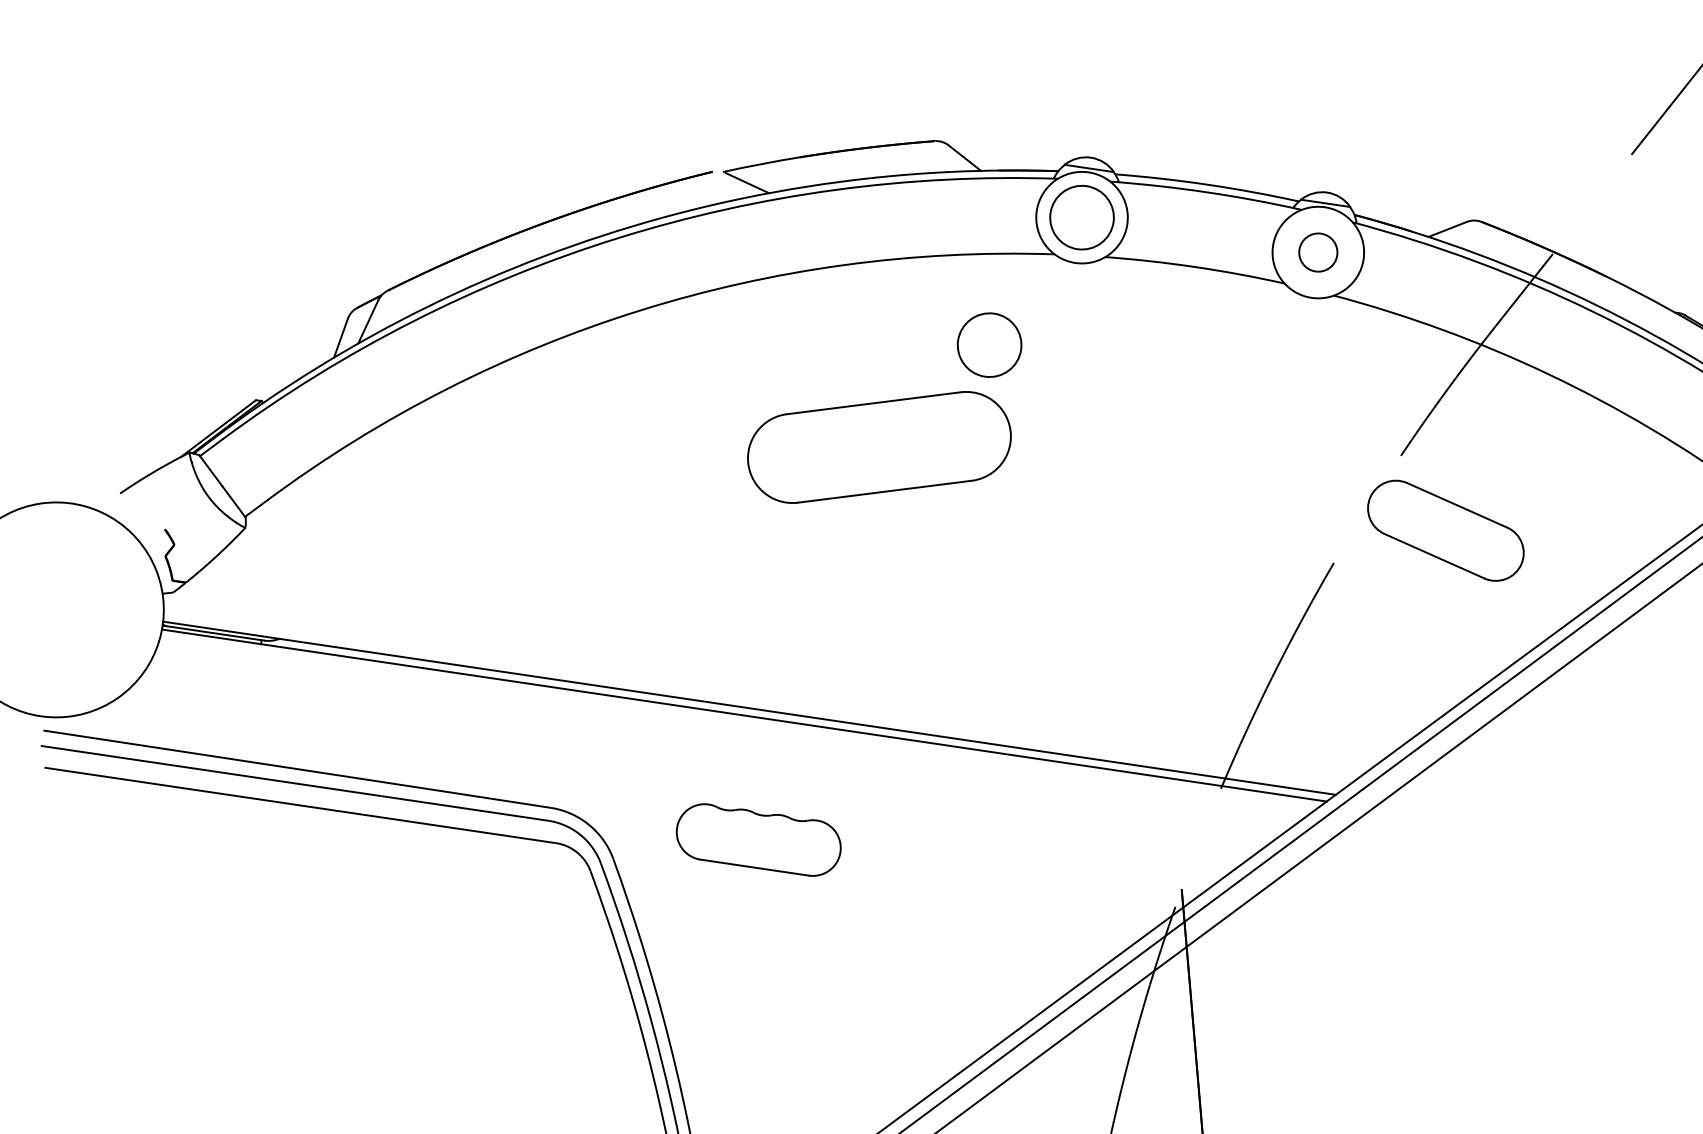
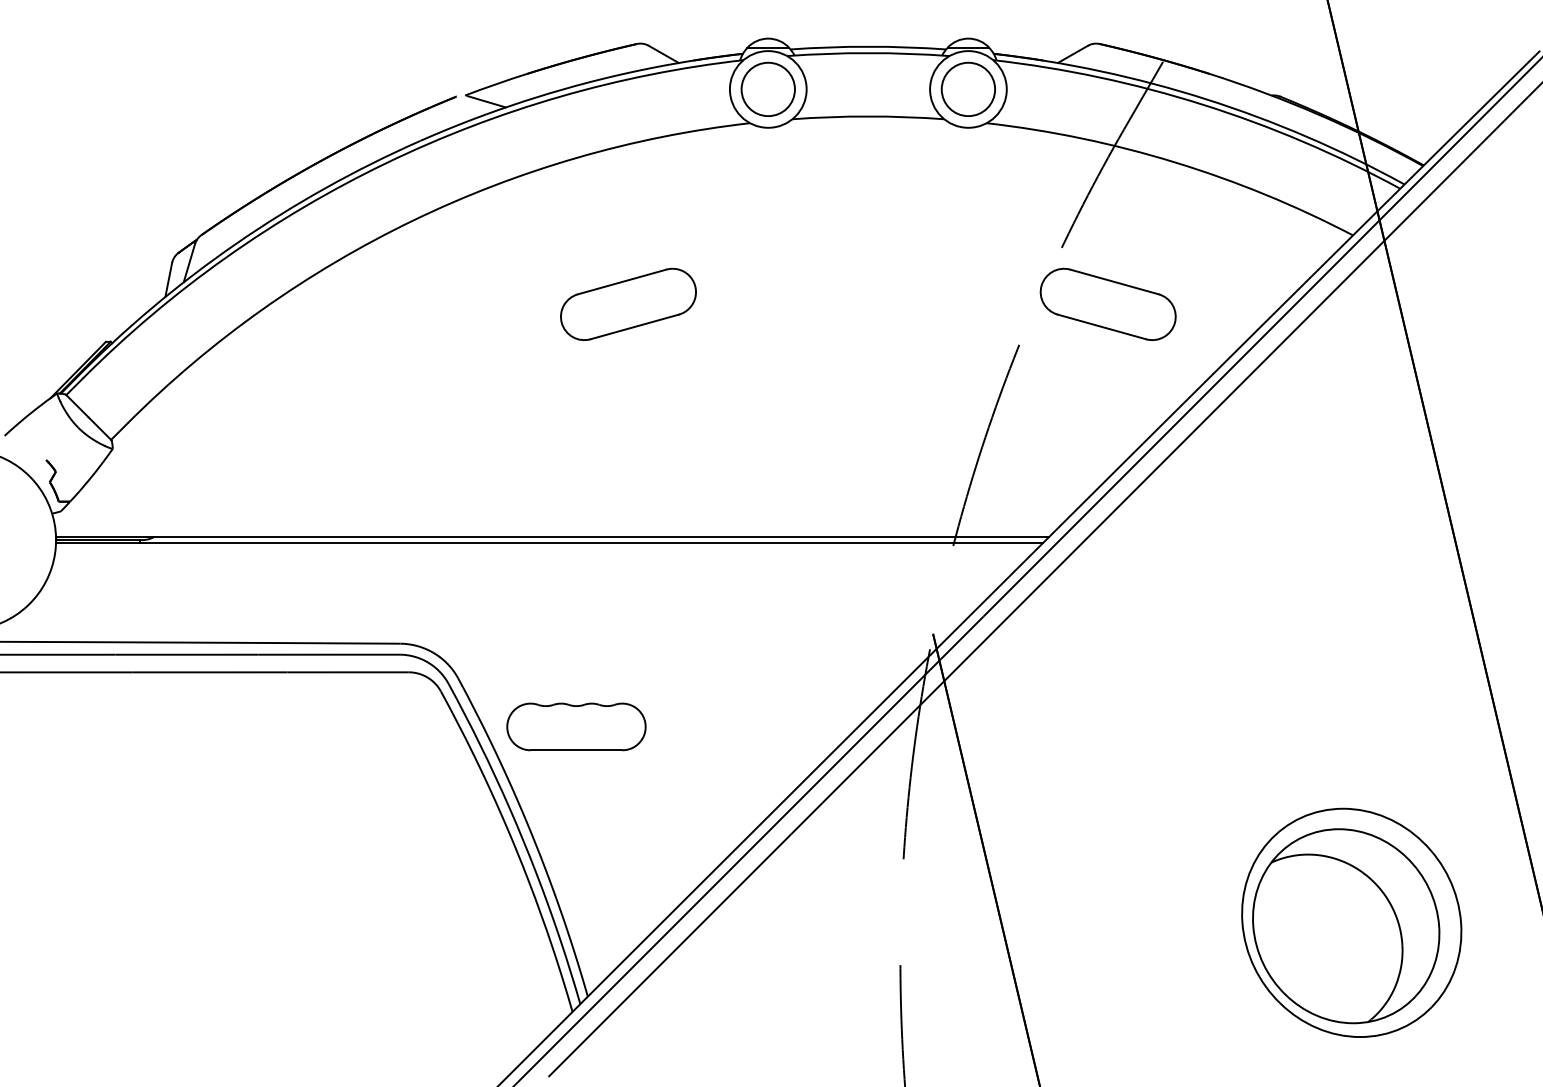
circle: (1318, 252) -> (968, 89), size x1.67
circle: (988, 343) -> (706, 205), removed
part: (879, 446) -> (628, 303), size x0.62
part: (758, 839) -> (576, 726), moved

